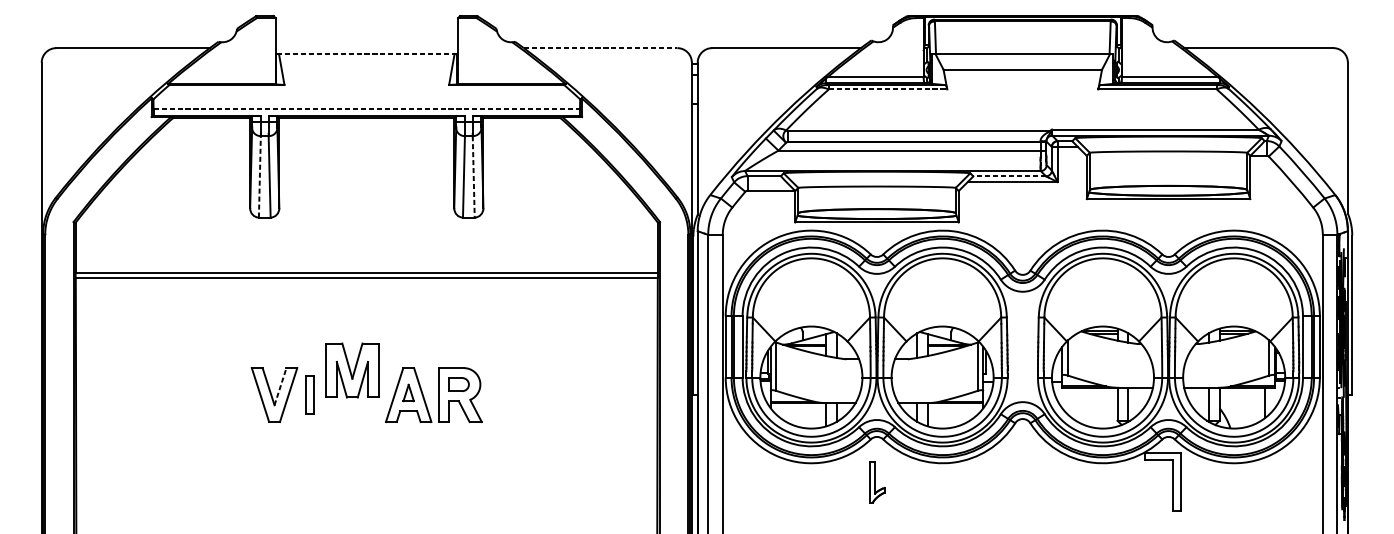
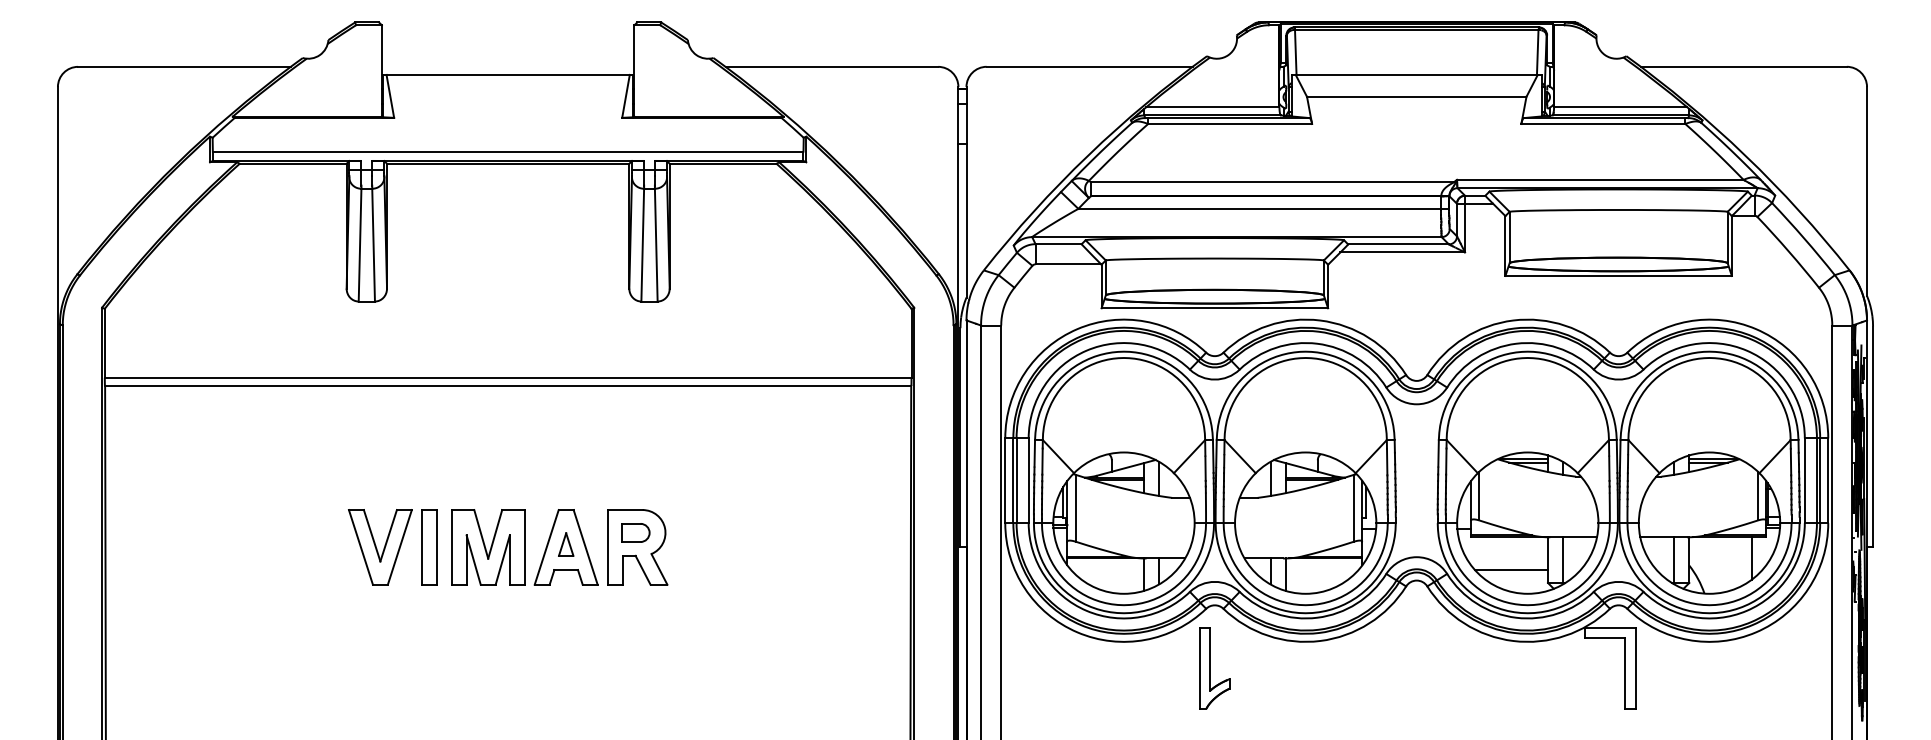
line: (600, 47) -> (832, 66), dashed -> solid
line: (366, 53) -> (507, 74), dashed -> solid
line: (888, 89) -> (1230, 124), dashed -> solid
line: (367, 109) -> (508, 151), dashed -> solid
line: (260, 176) -> (360, 244), dashed -> solid
line: (1009, 176) -> (1398, 244), dashed -> solid
line: (473, 177) -> (656, 245), dashed -> solid
part: (352, 370) -> (488, 547), moved
line: (280, 386) -> (388, 535), dashed -> solid
part: (310, 395) -> (429, 547), size x1.43
line: (1091, 411) -> (1511, 569), added
part: (876, 482) -> (1214, 668), size x1.43

